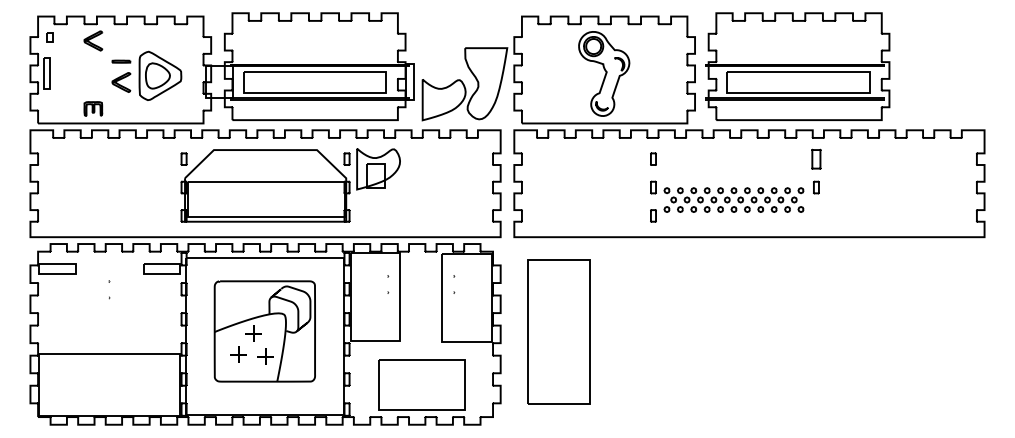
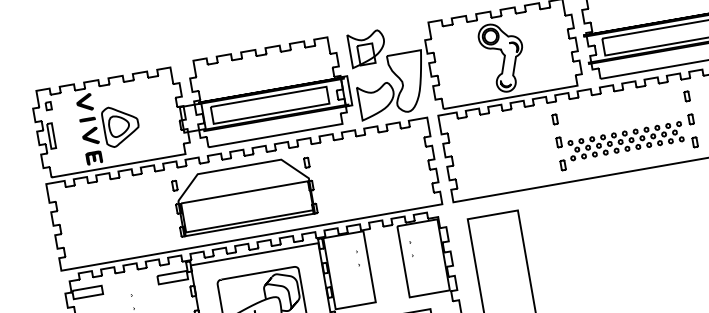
part: (146, 75) -> (109, 127), moved
part: (816, 158) -> (687, 95), size x0.62
part: (378, 169) -> (367, 48), moved
part: (816, 215) -> (695, 142), added

